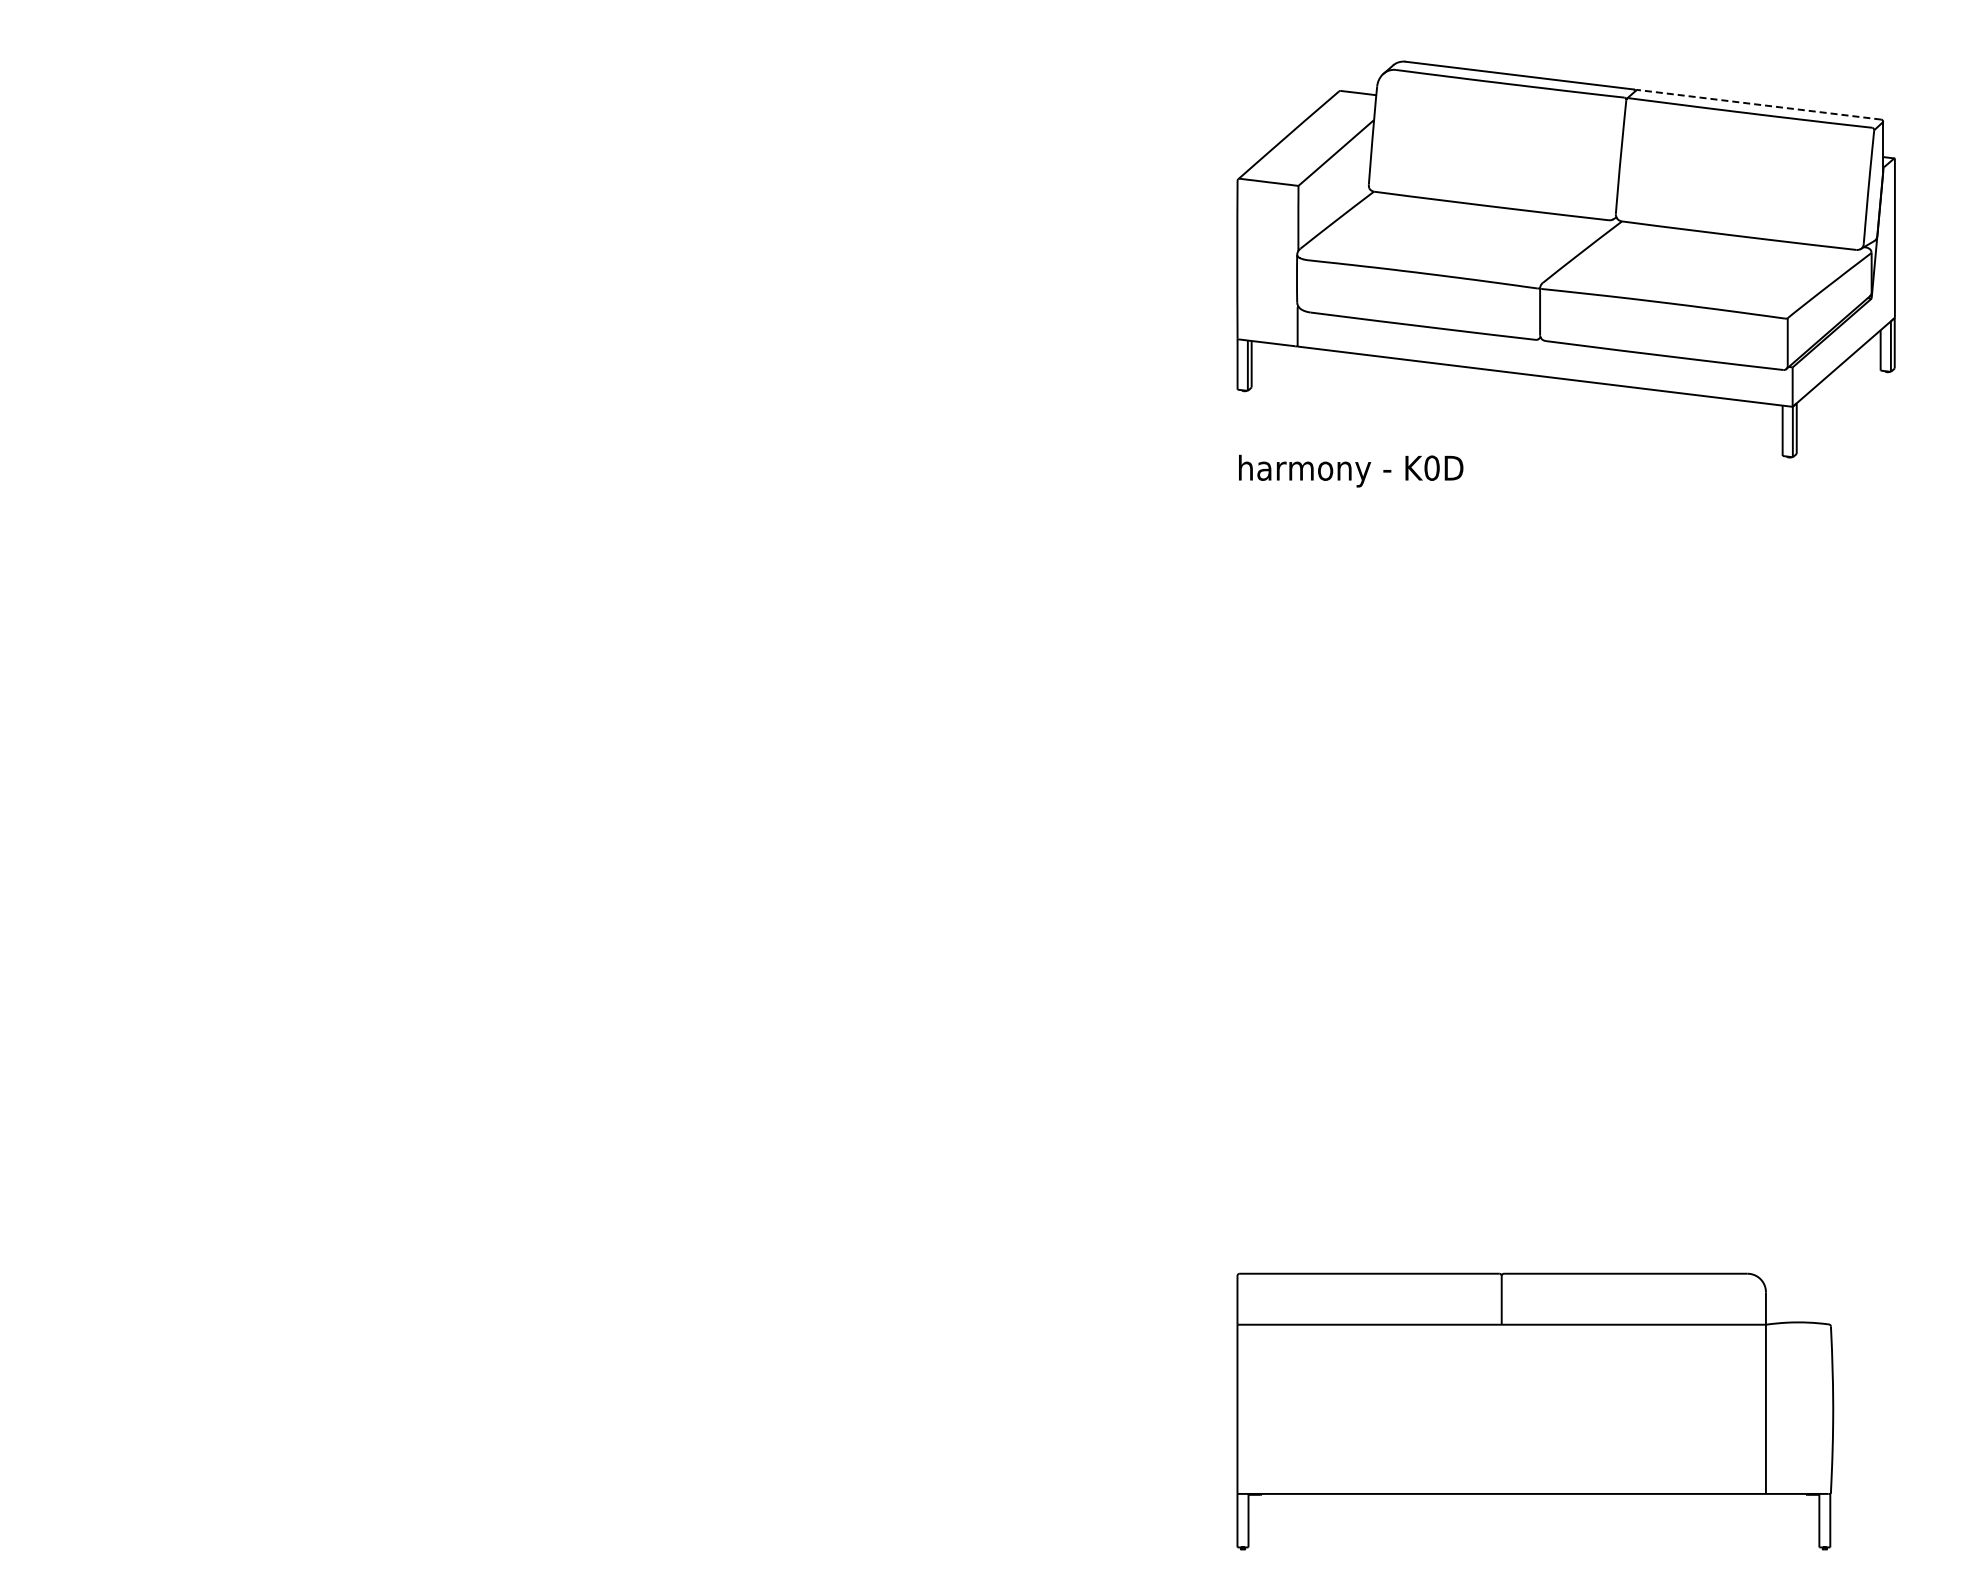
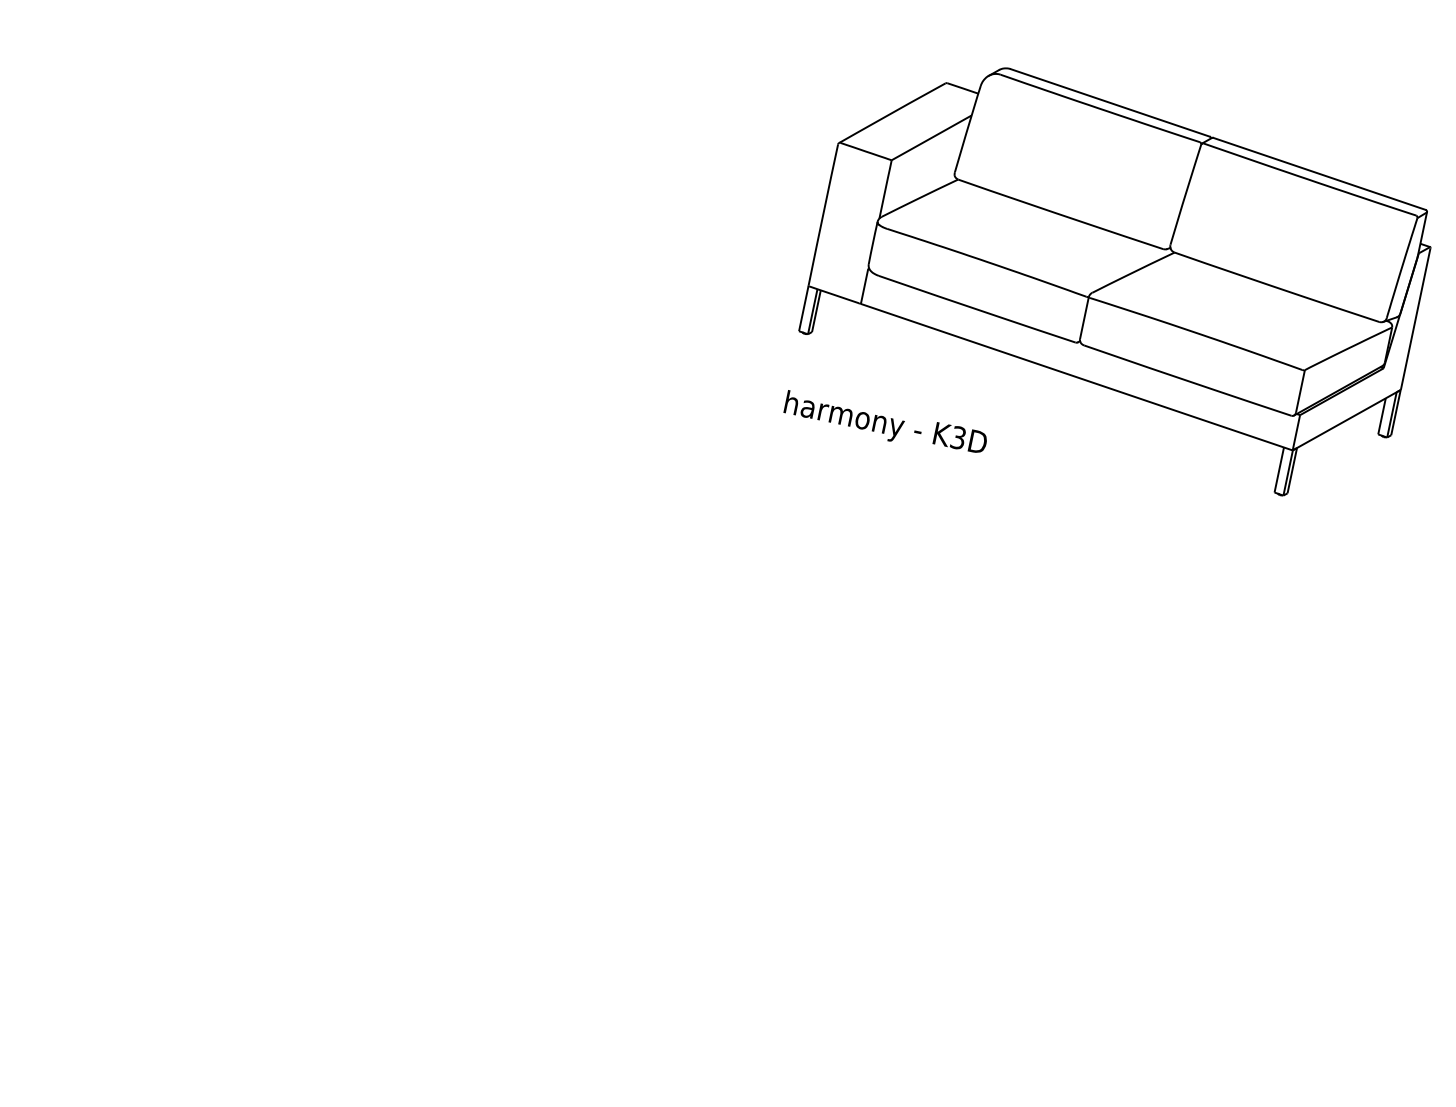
line: (1759, 104) -> (1319, 173), dashed -> solid
text: (1431, 467) -> (958, 437), K0D -> K3D

